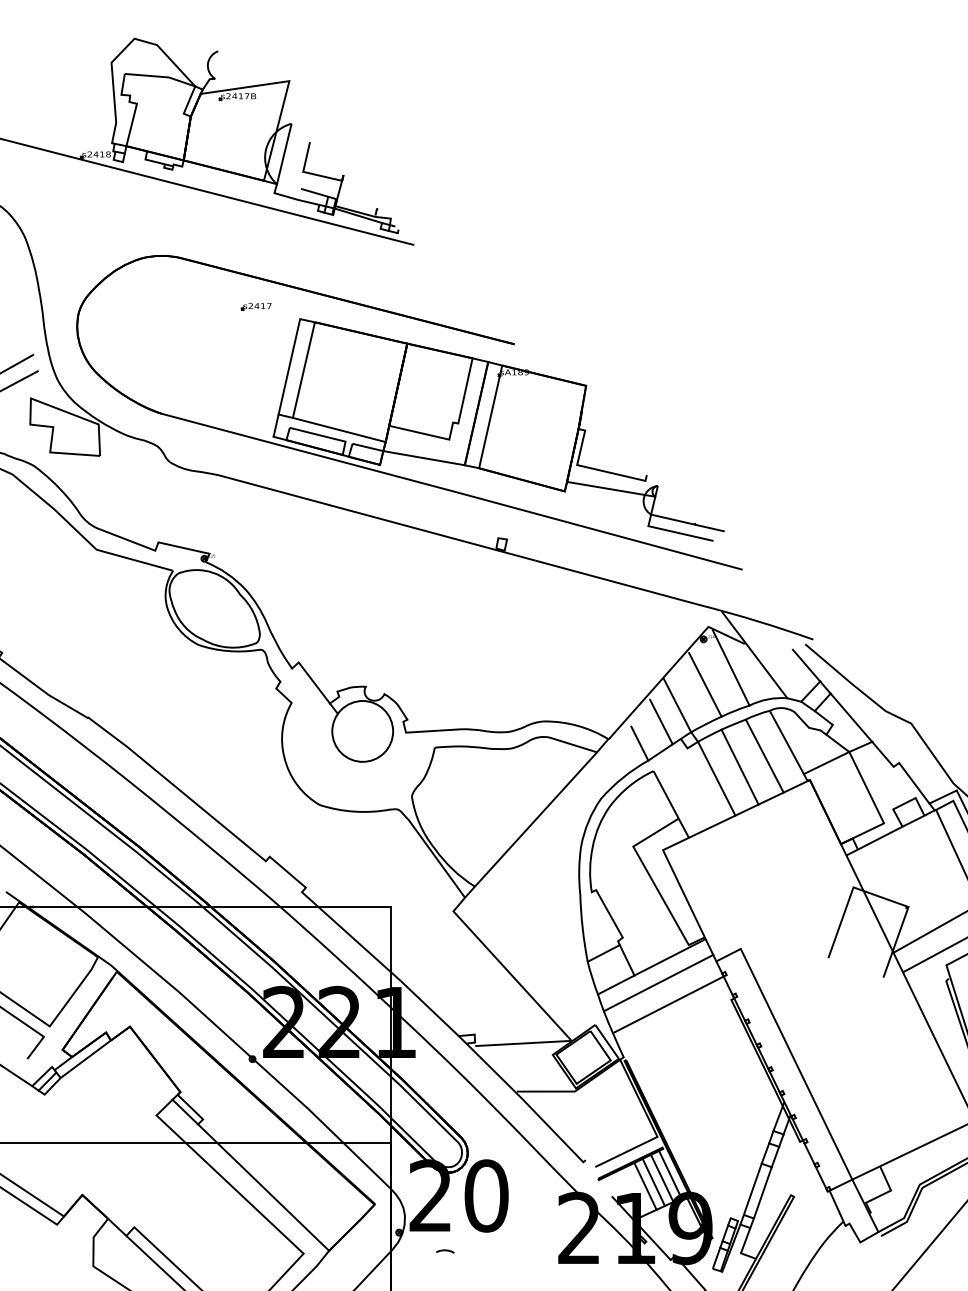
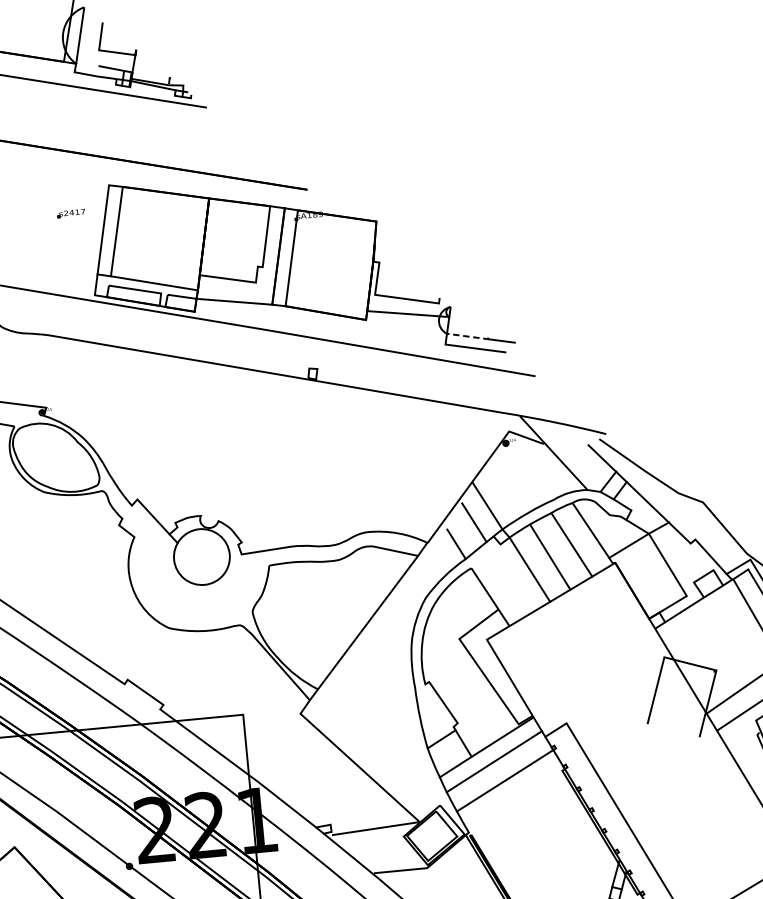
part: (255, 307) -> (70, 214), moved
line: (674, 519) -> (468, 336), solid -> dashed
line: (730, 667) -> (532, 466), removed
line: (705, 684) -> (511, 484), removed

